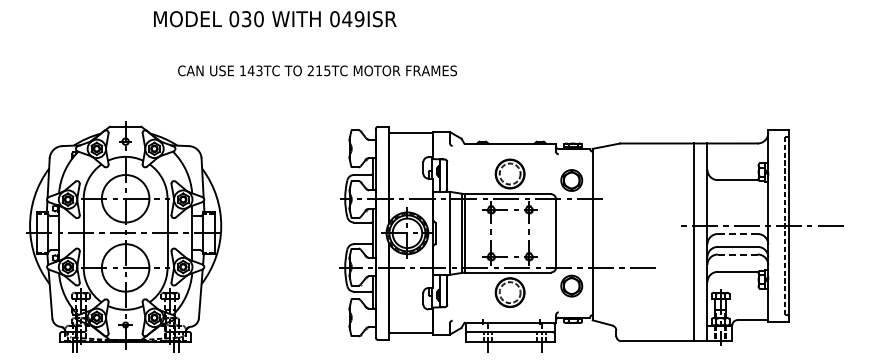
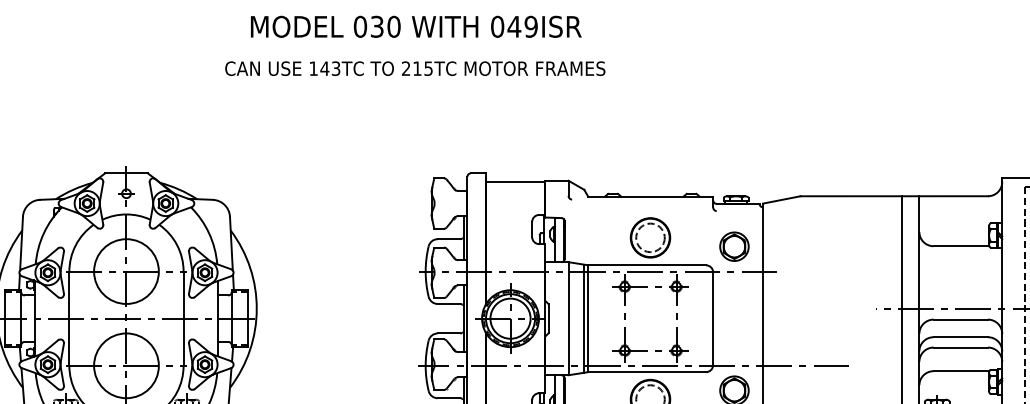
text: (275, 19) -> (416, 27), moved
text: (317, 70) -> (415, 68), moved
line: (737, 234) -> (960, 320), dashed -> solid
line: (737, 254) -> (960, 347), dashed -> solid

